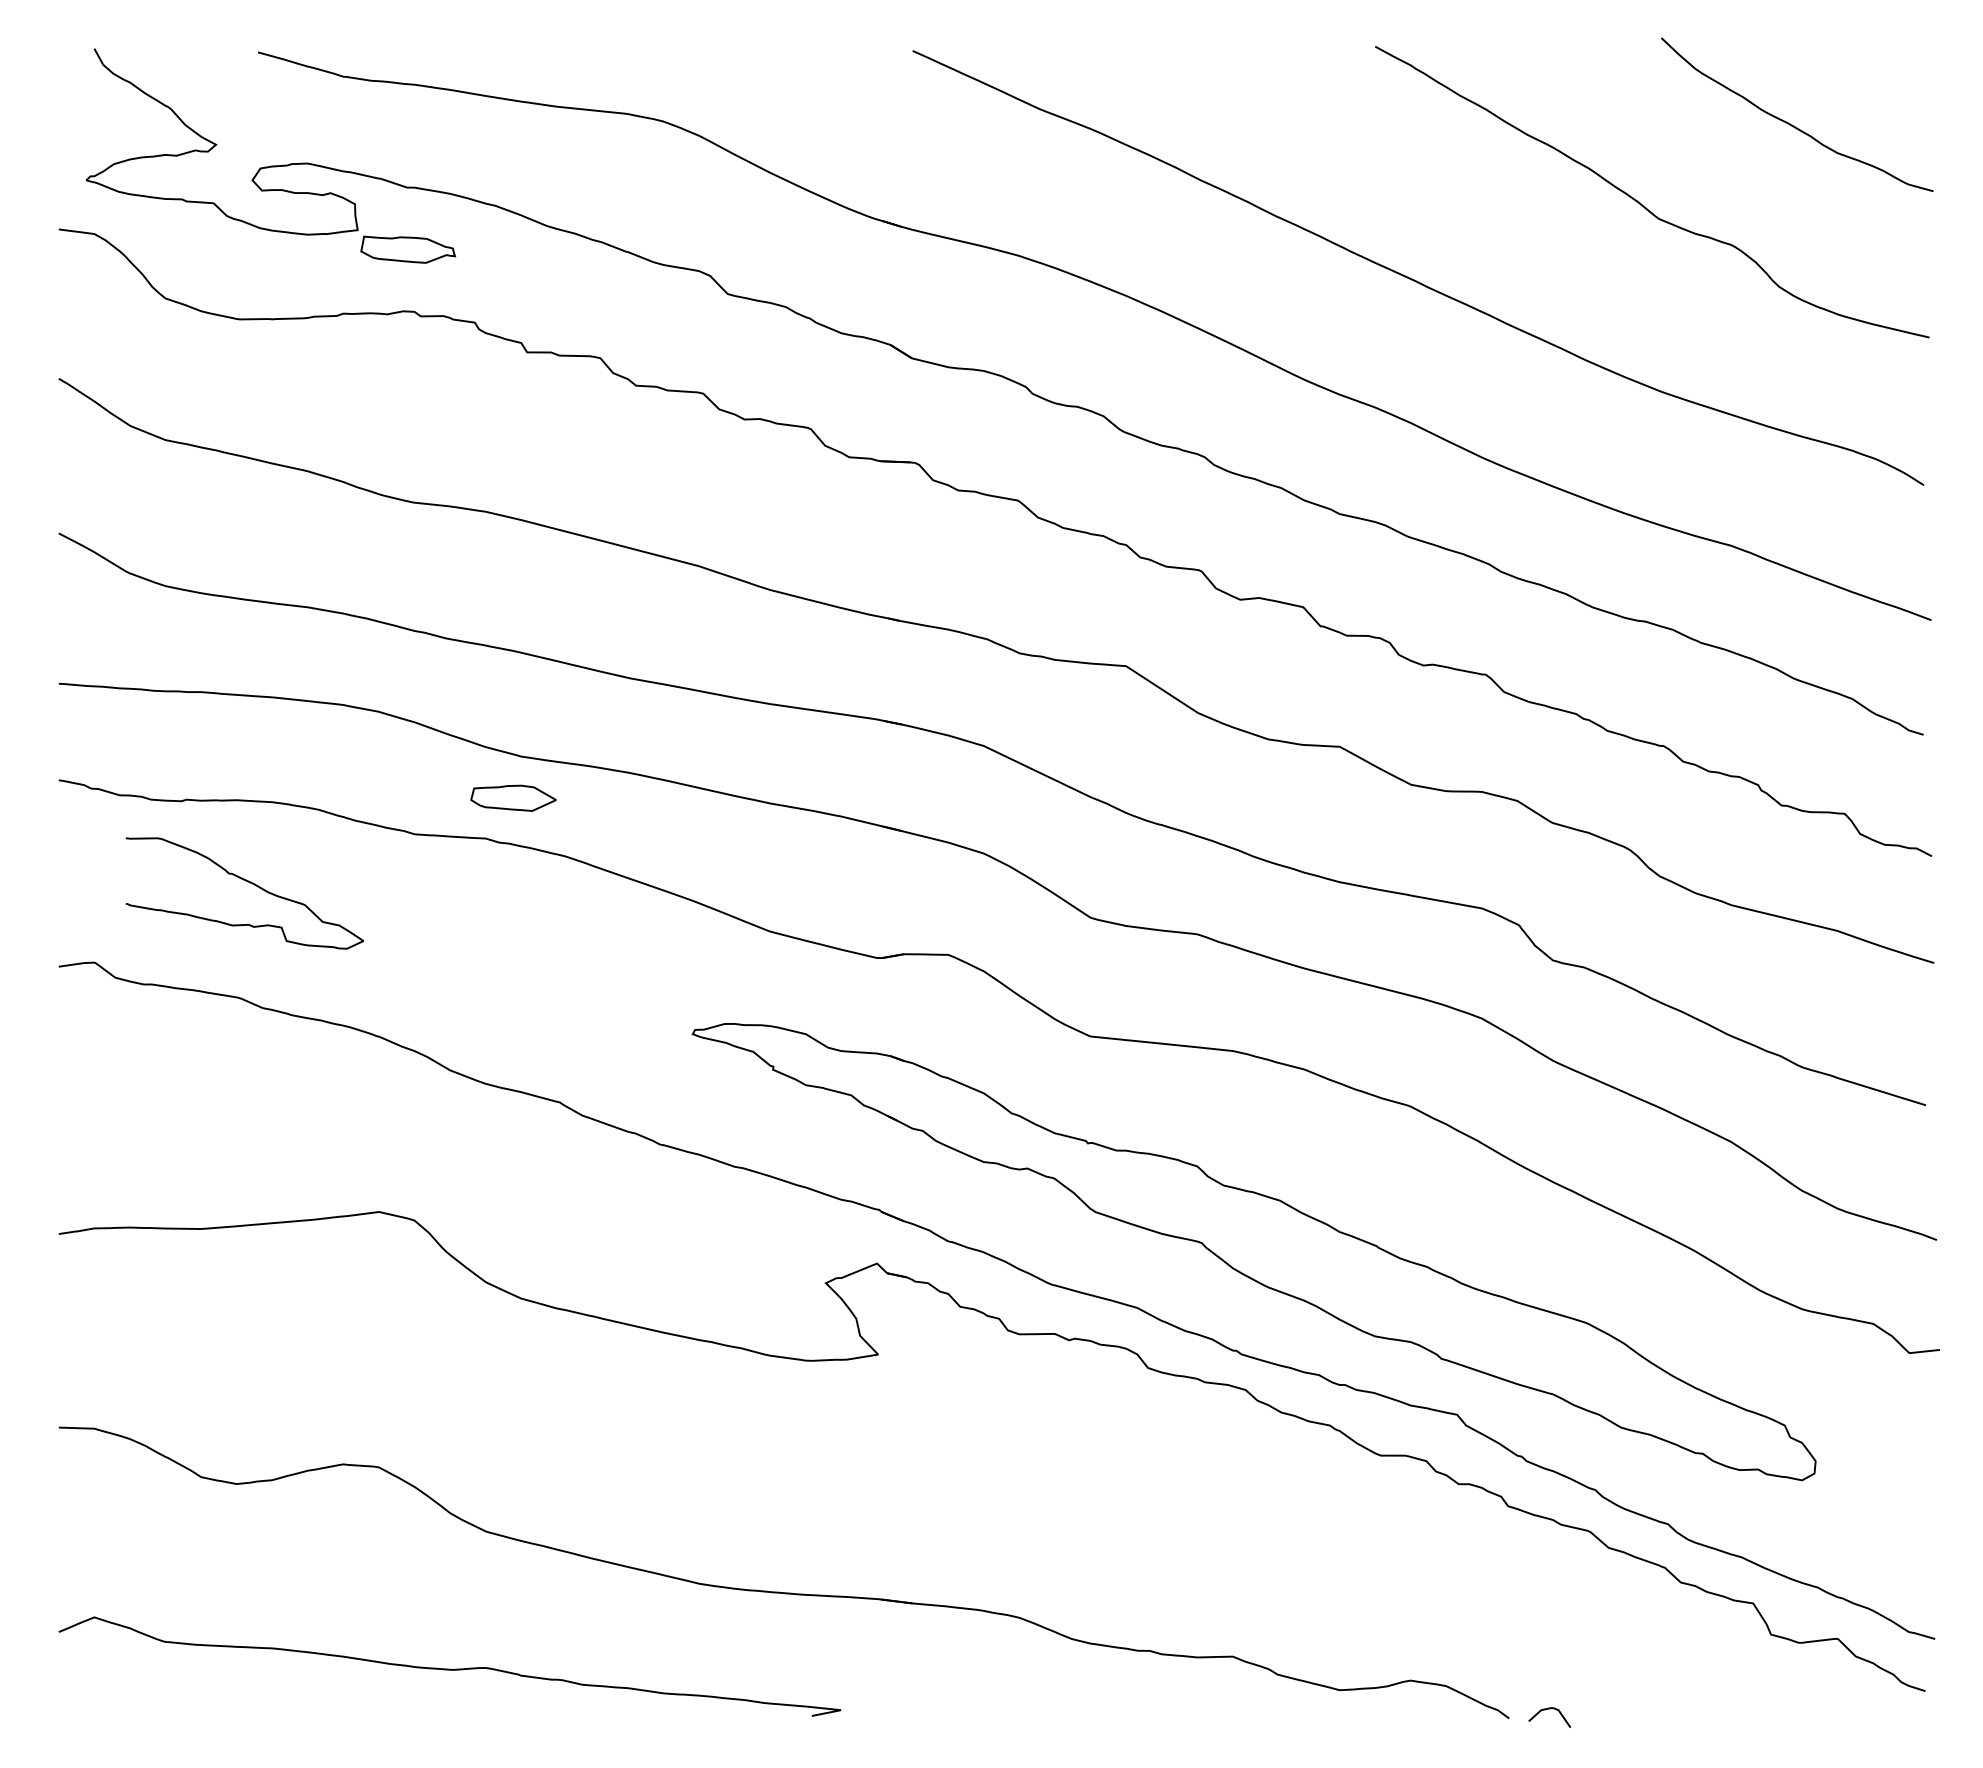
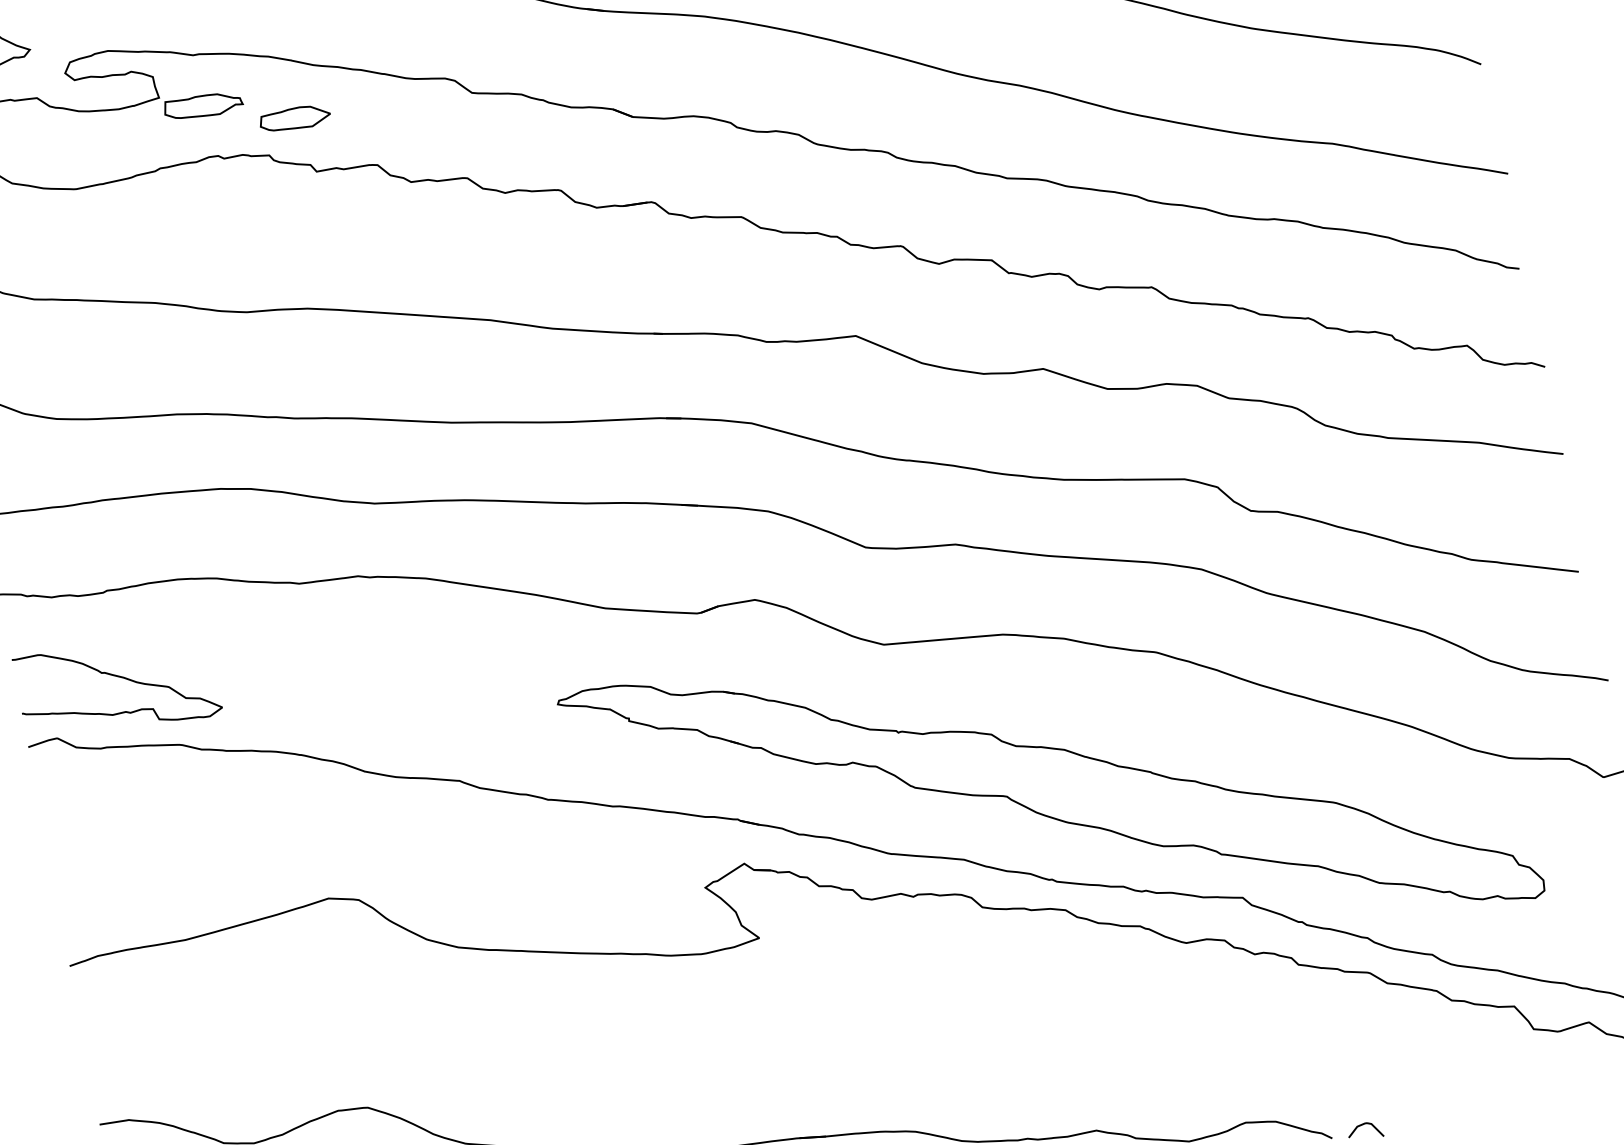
part: (513, 797) -> (295, 118), moved
curve: (247, 882) -> (118, 677), moved

